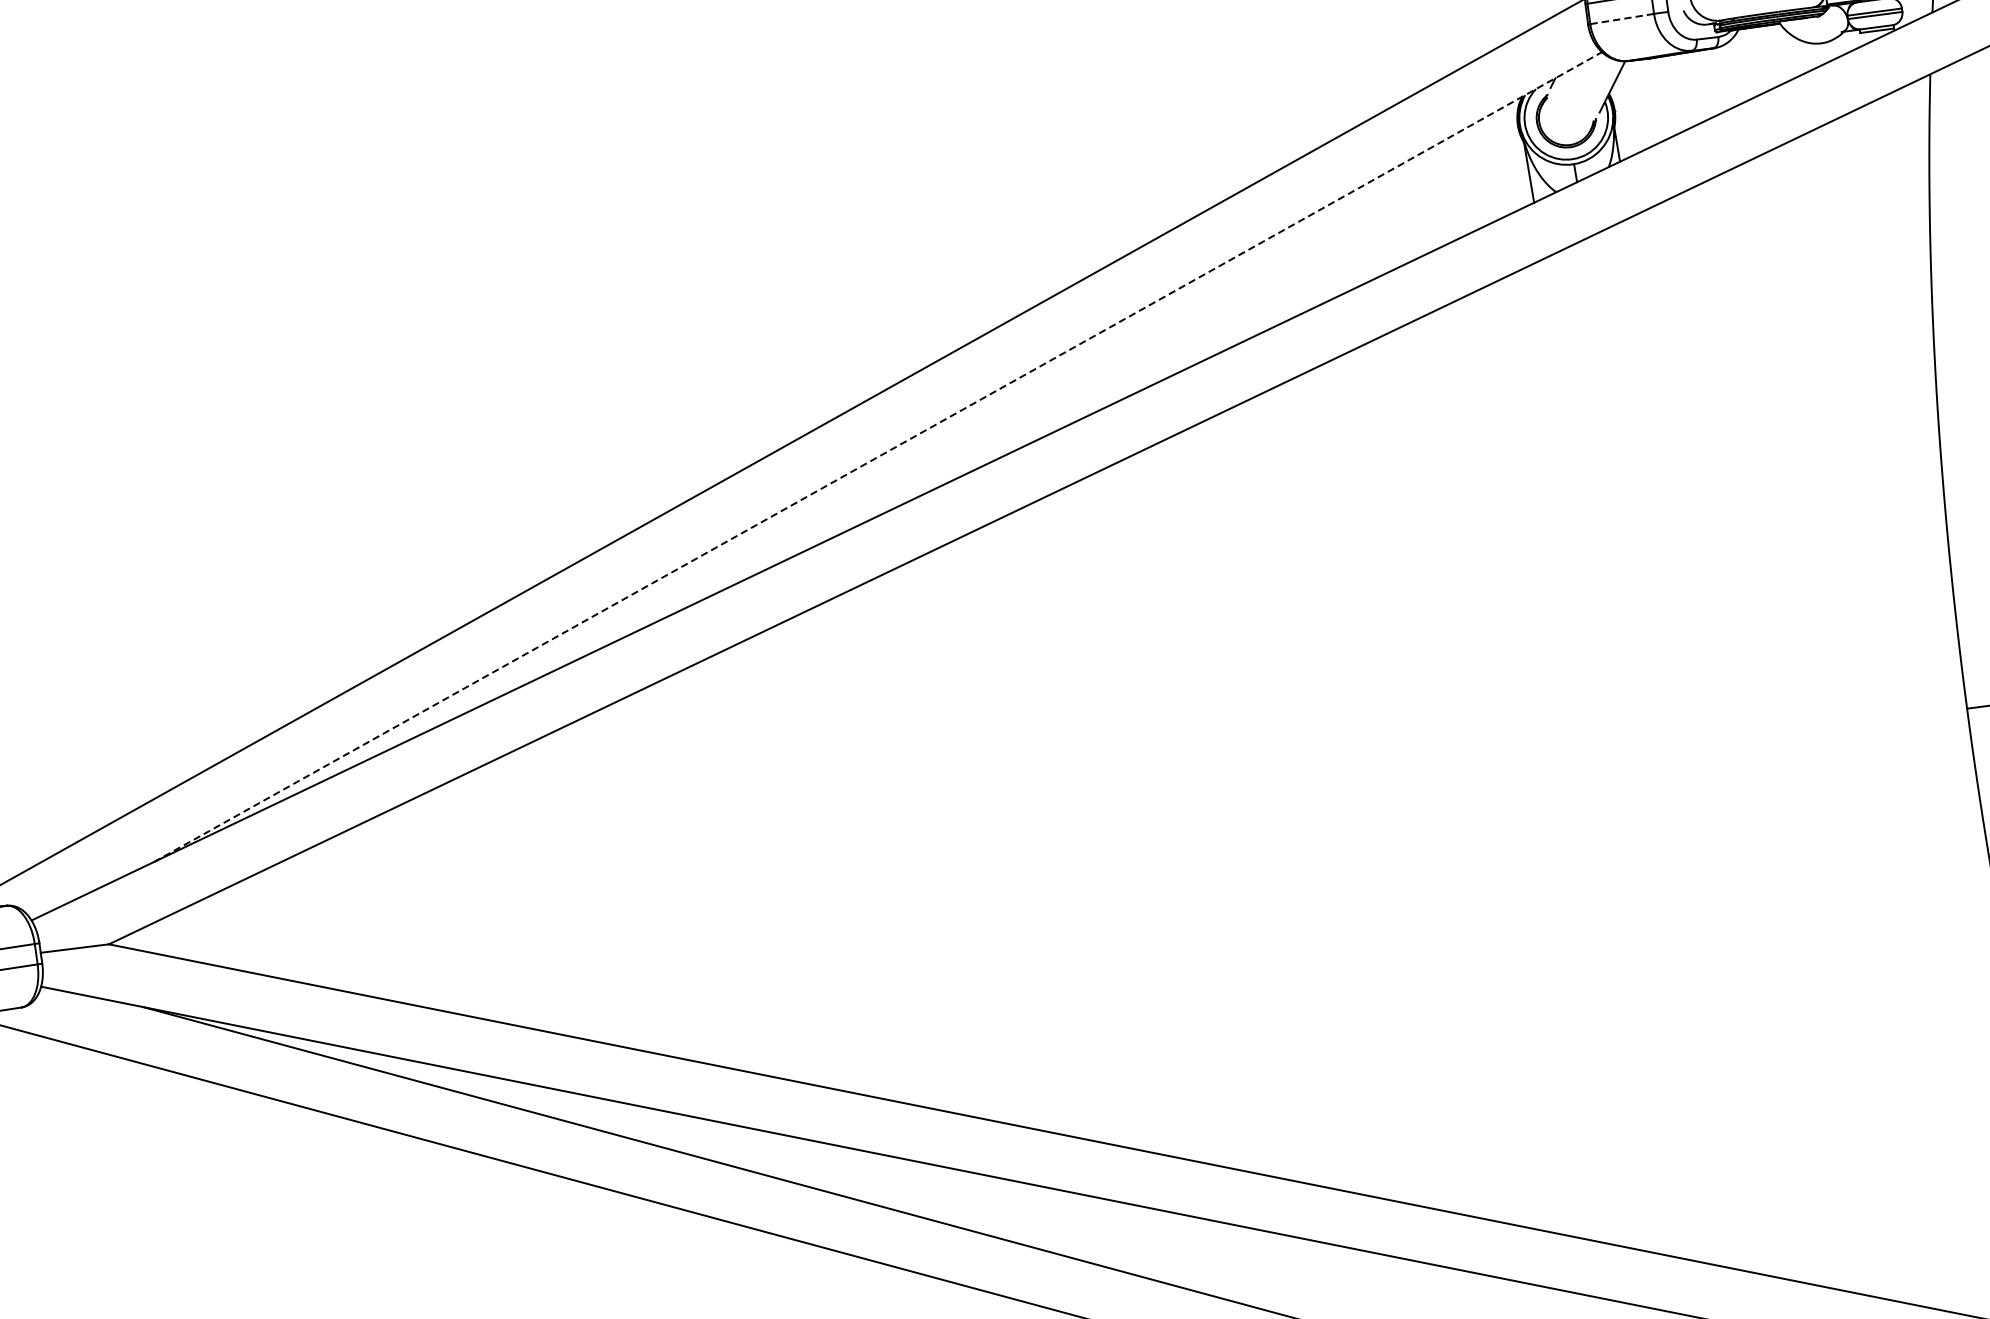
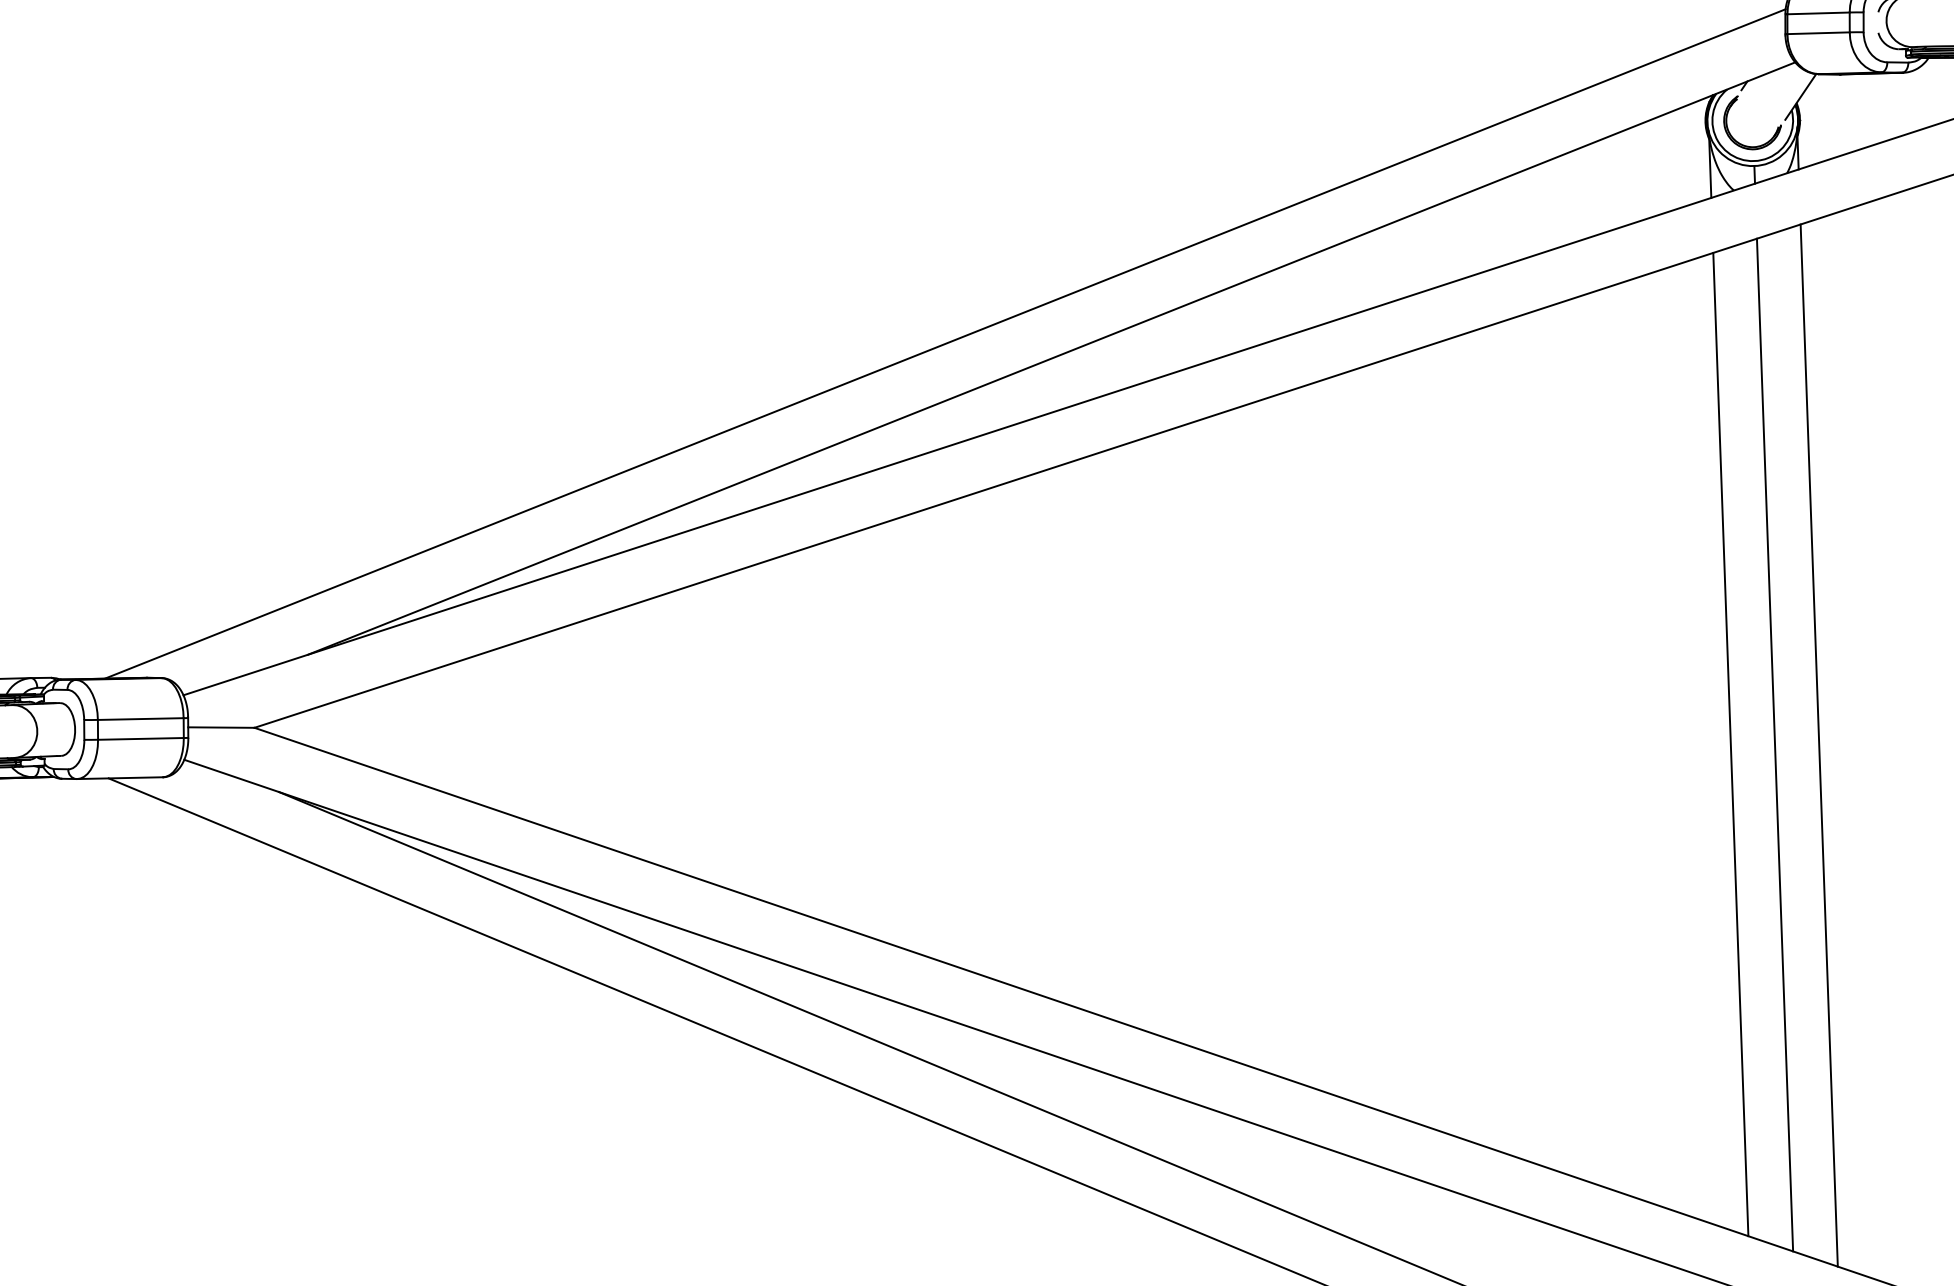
line: (1622, 19) -> (1818, 33), dashed -> solid
line: (878, 456) -> (1052, 358), dashed -> solid
line: (1718, 750) -> (1818, 745), added
line: (1673, 755) -> (1774, 744), added
line: (1627, 761) -> (1730, 744), added

